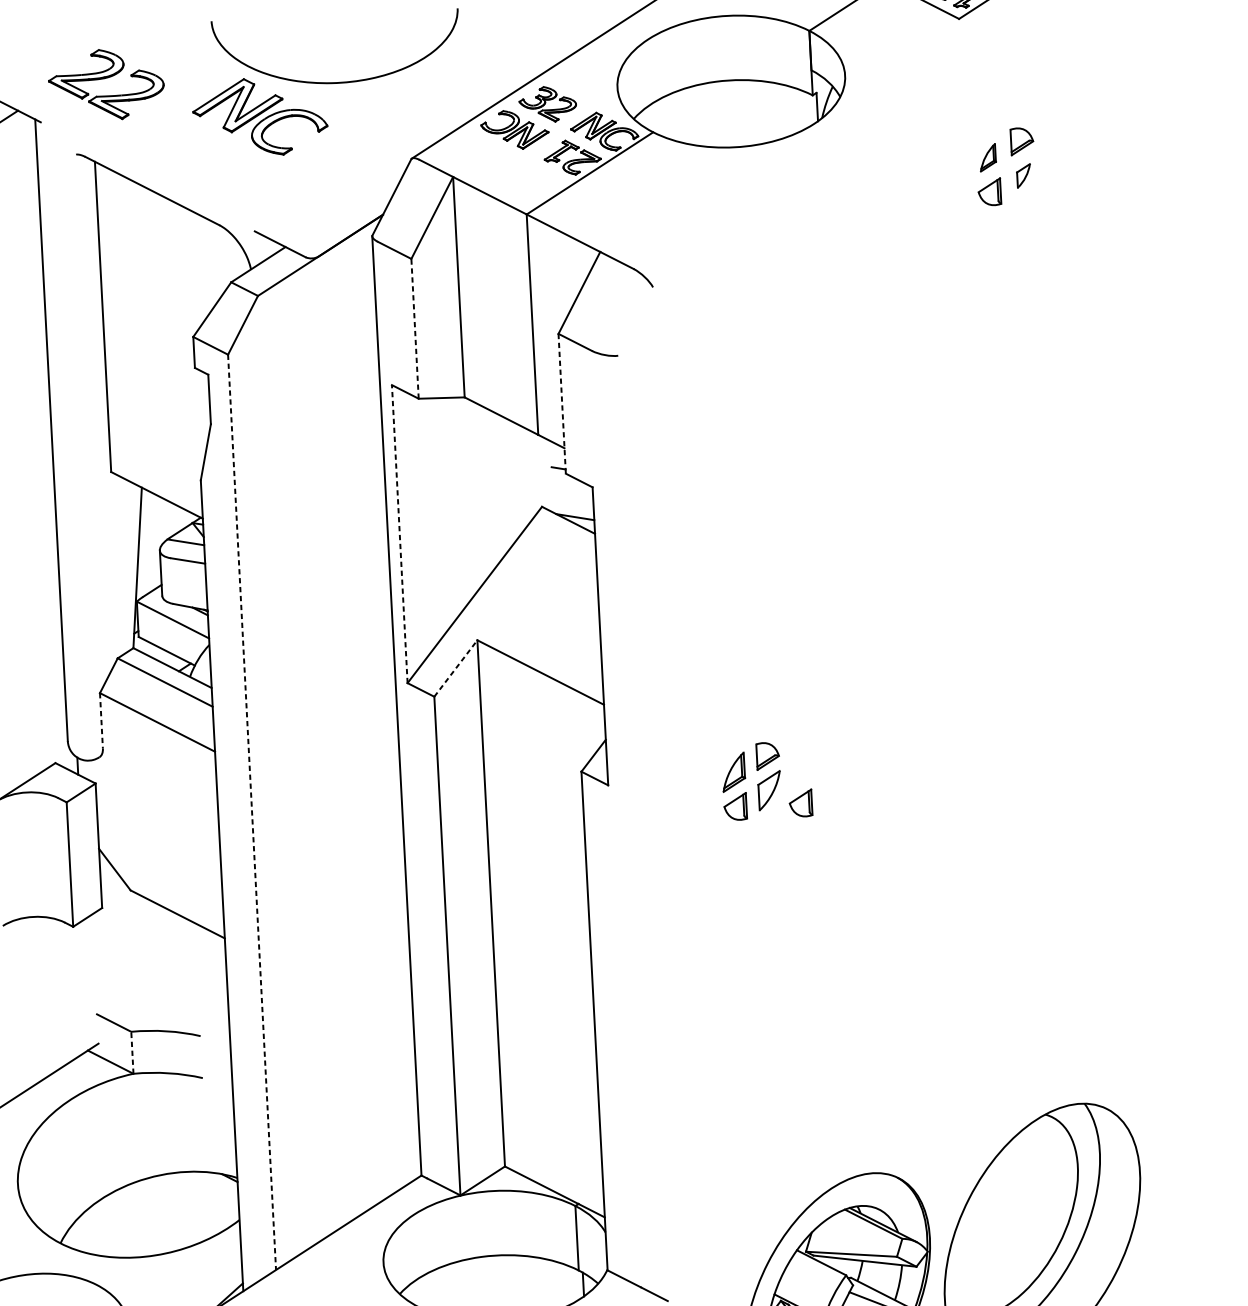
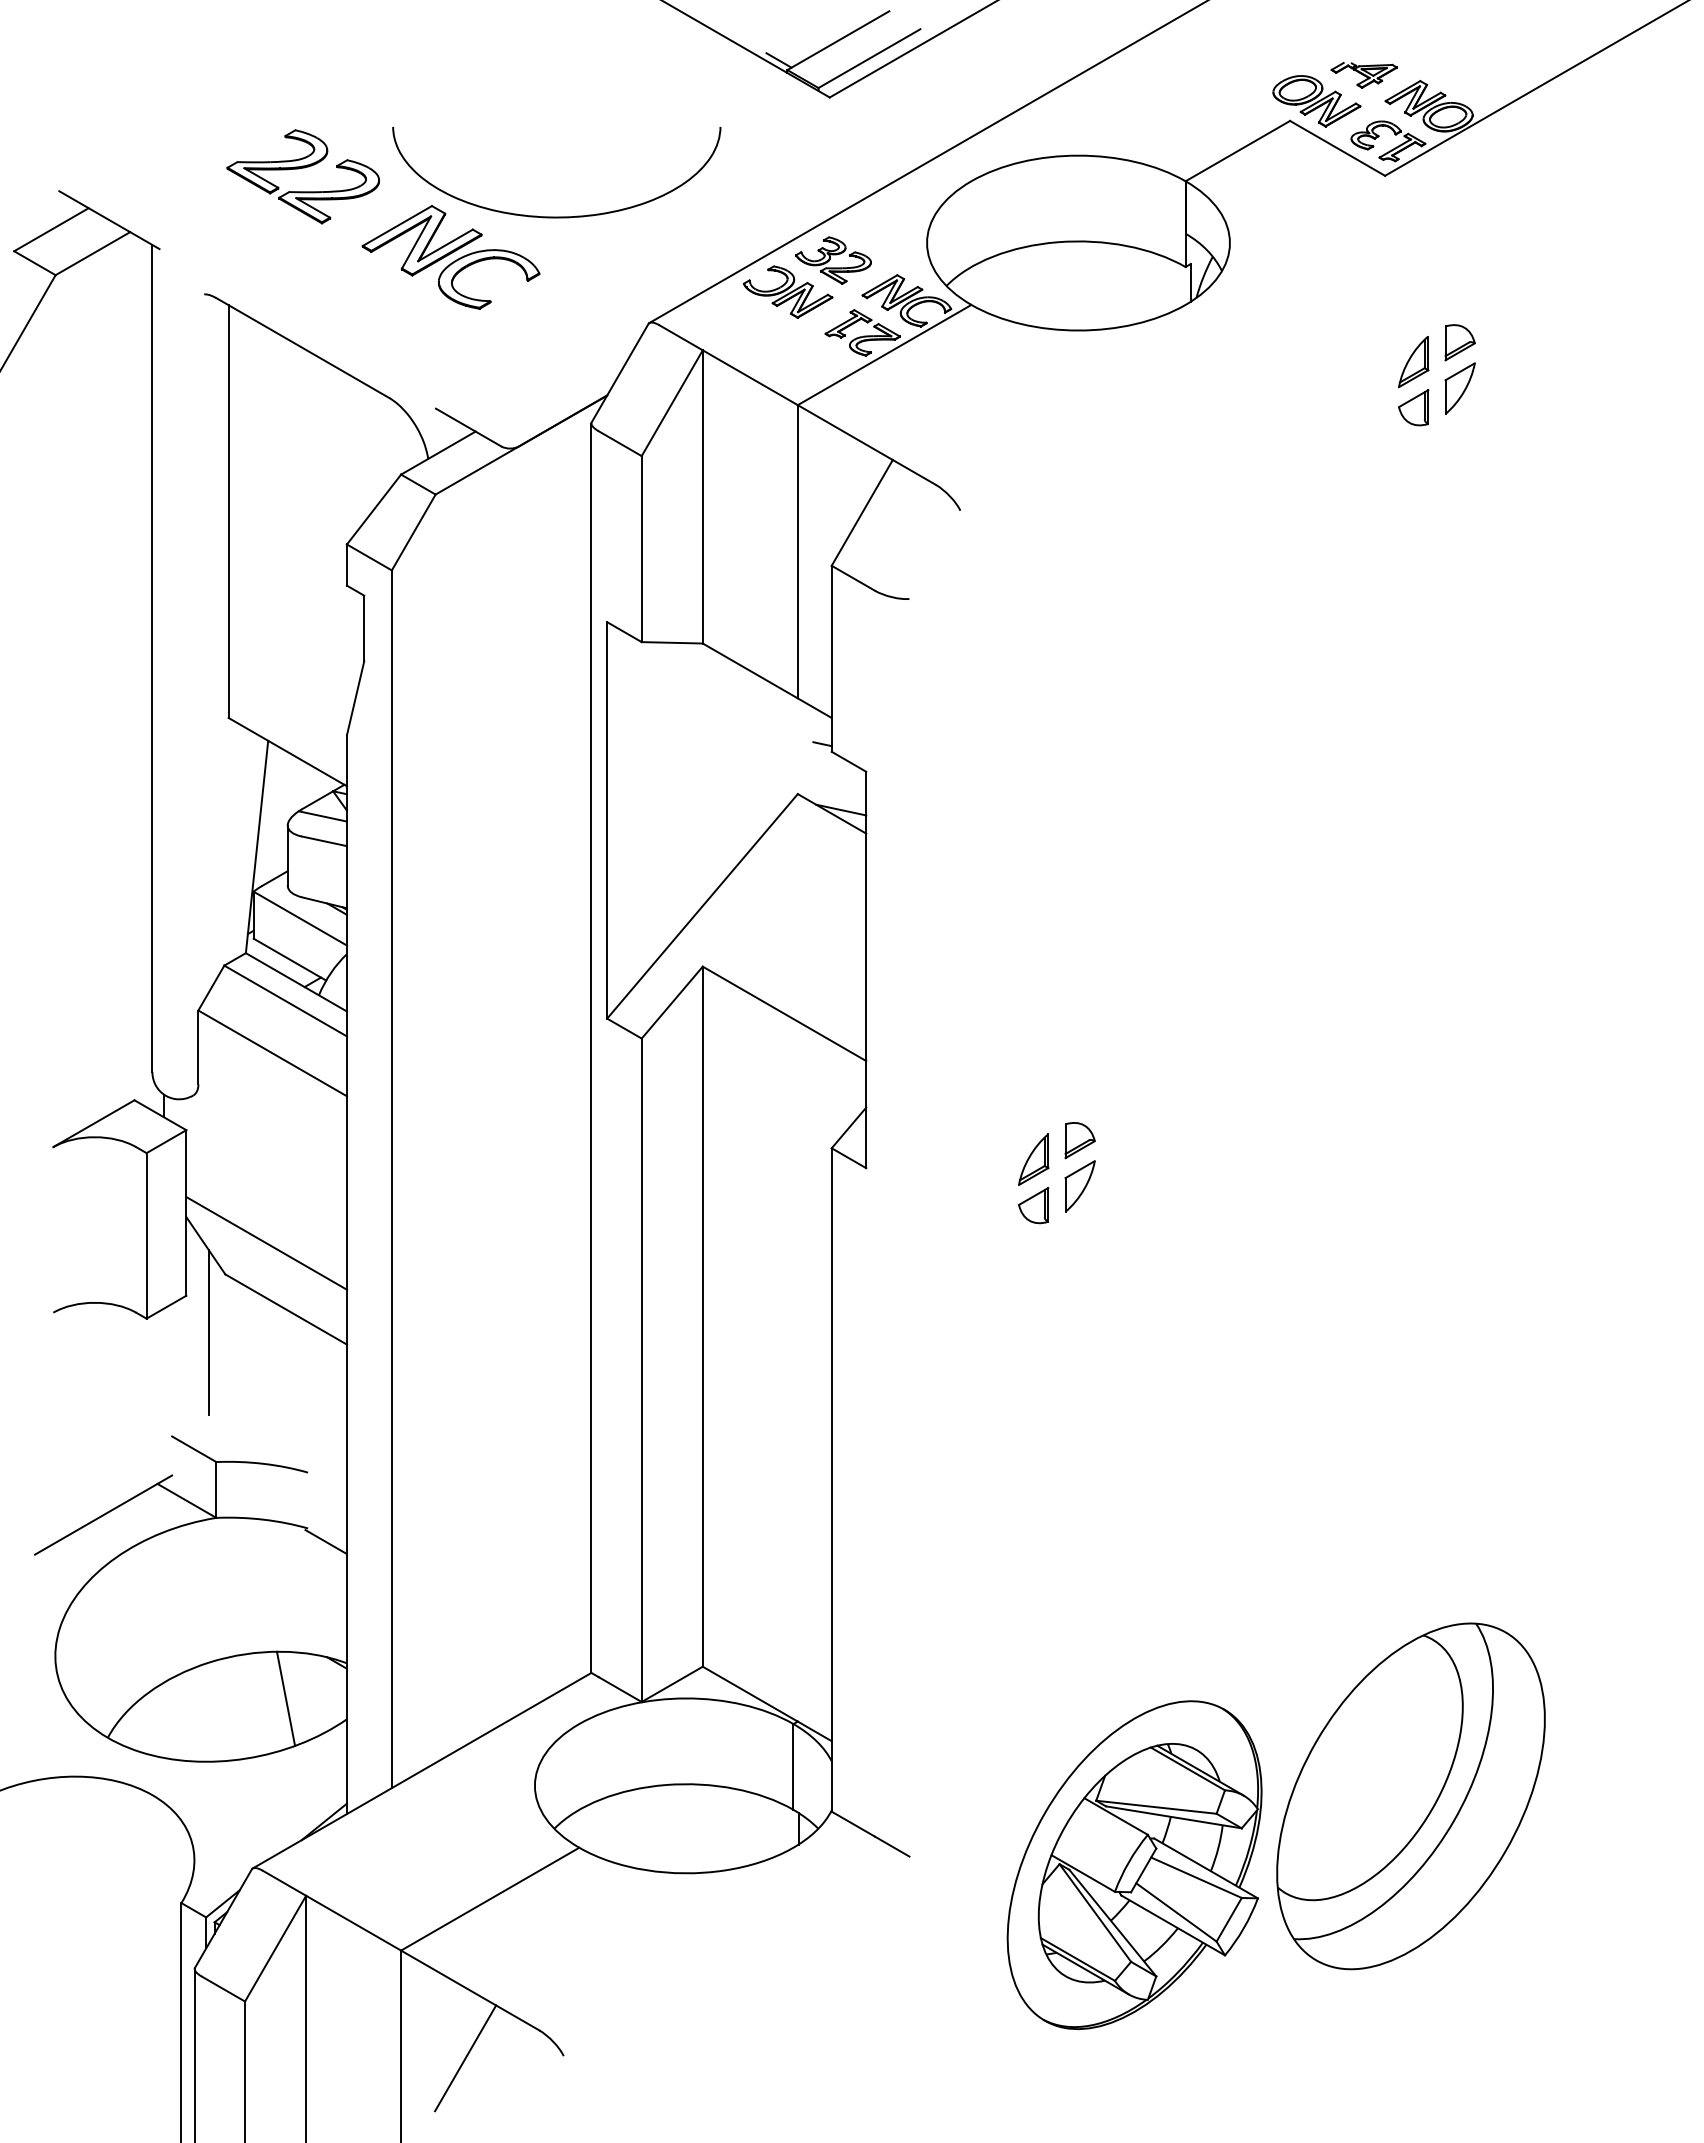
part: (103, 79) -> (299, 169), moved
part: (987, 158) -> (1413, 362), size x1.43
part: (1023, 175) -> (1459, 388), size x1.67
line: (414, 329) -> (641, 549), dashed -> solid
line: (562, 403) -> (831, 658), dashed -> solid
line: (399, 533) -> (607, 819), dashed -> solid
line: (456, 668) -> (672, 1002), dashed -> solid
line: (101, 720) -> (198, 1047), dashed -> solid
part: (800, 803) -> (1120, 1205), removed
line: (251, 812) -> (391, 1179), dashed -> solid
line: (160, 865) -> (266, 1243), added
line: (120, 934) -> (208, 1332), added
line: (132, 1052) -> (216, 1489), dashed -> solid
line: (216, 1087) -> (325, 1542), added
line: (192, 1206) -> (285, 1698), added

